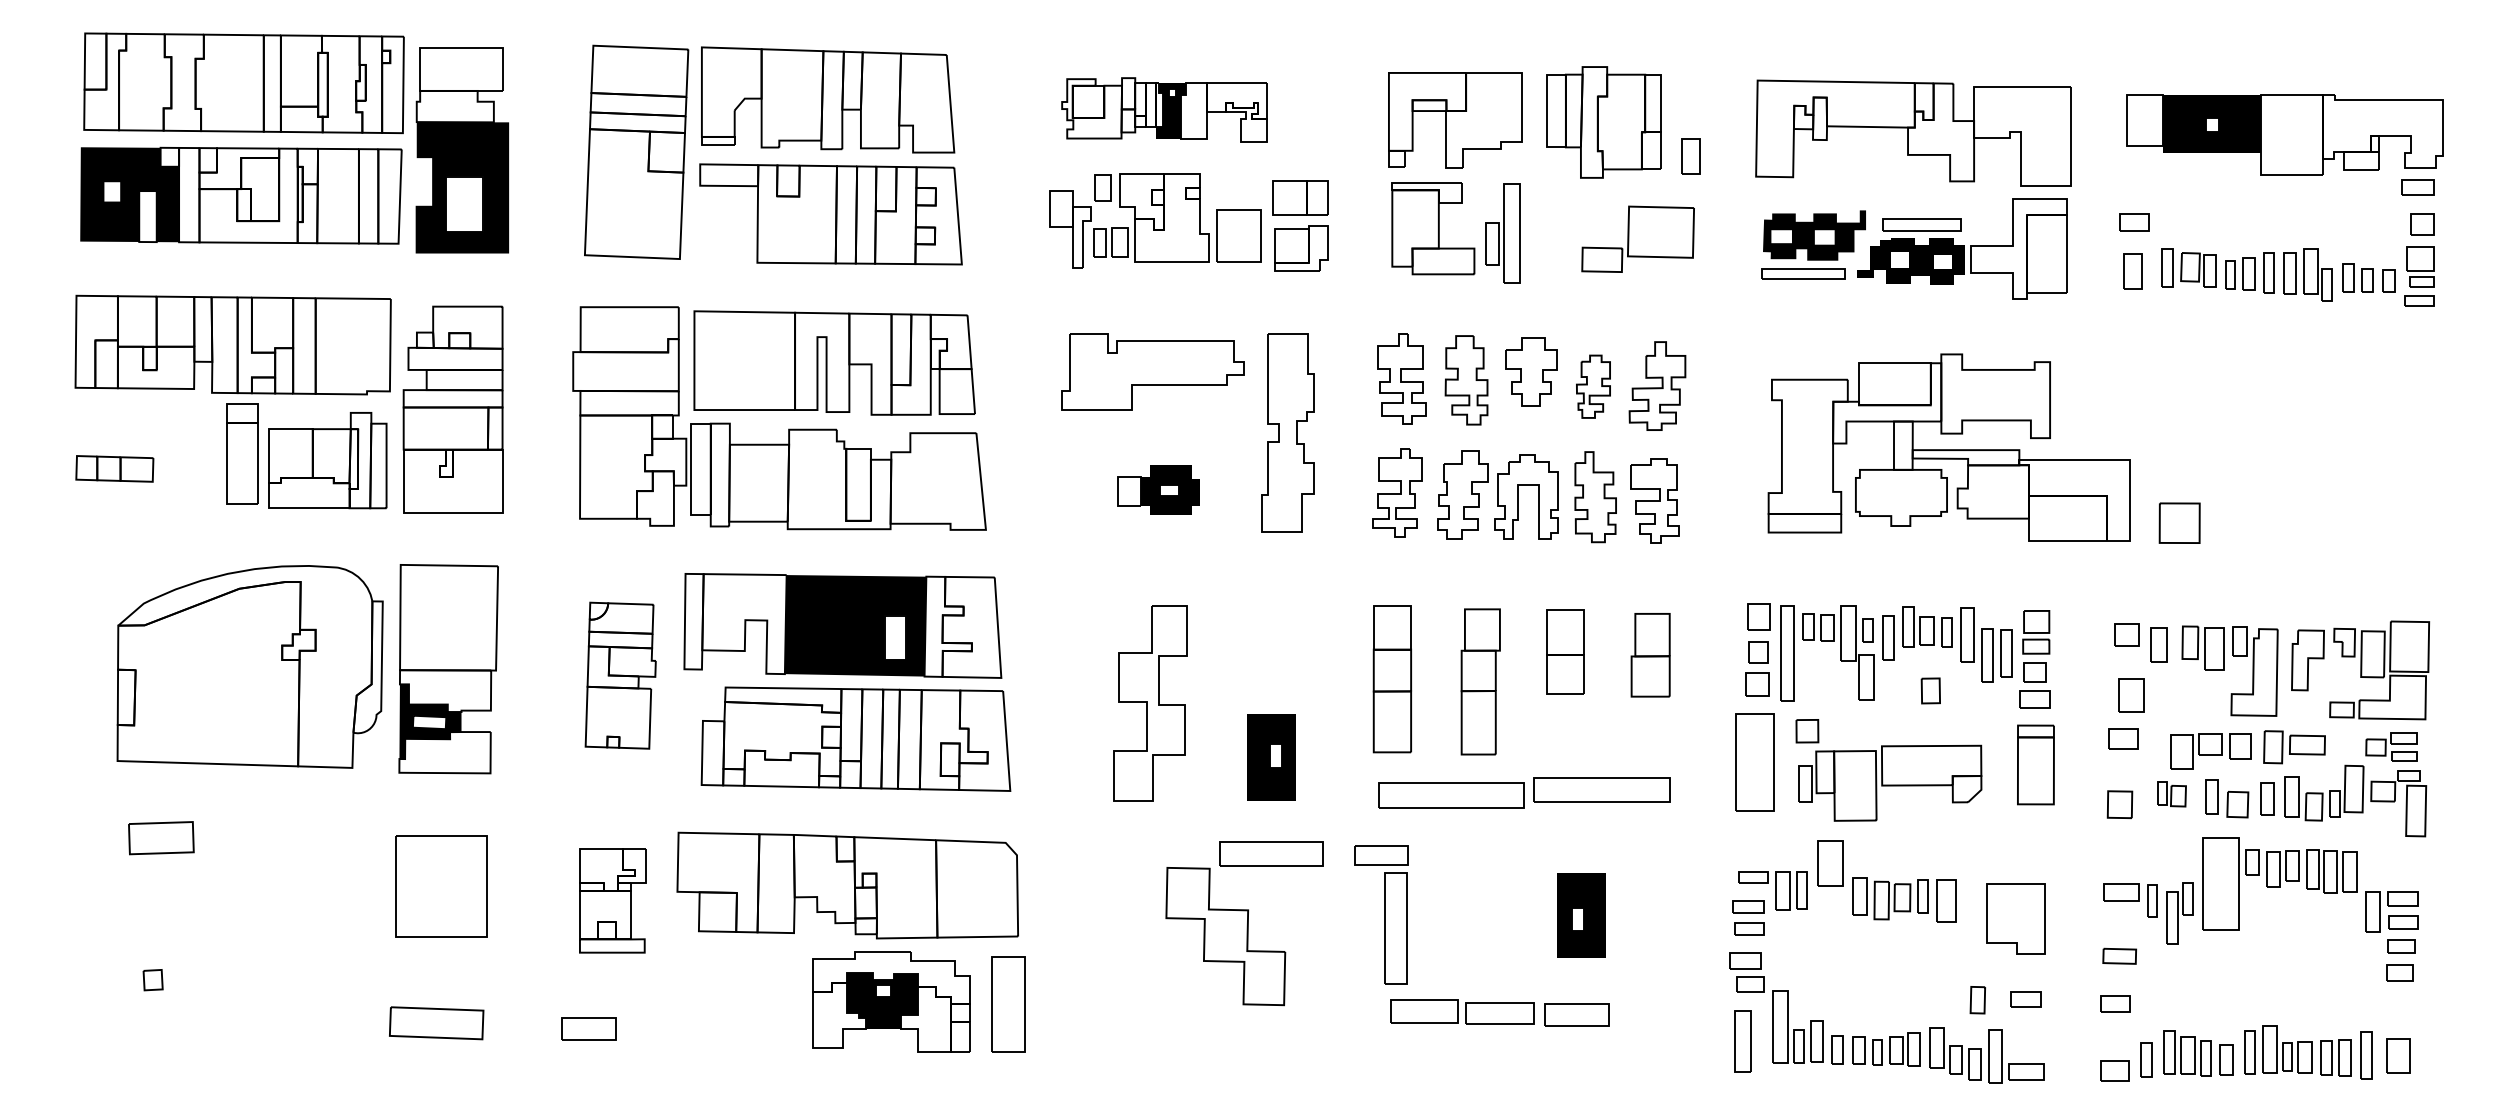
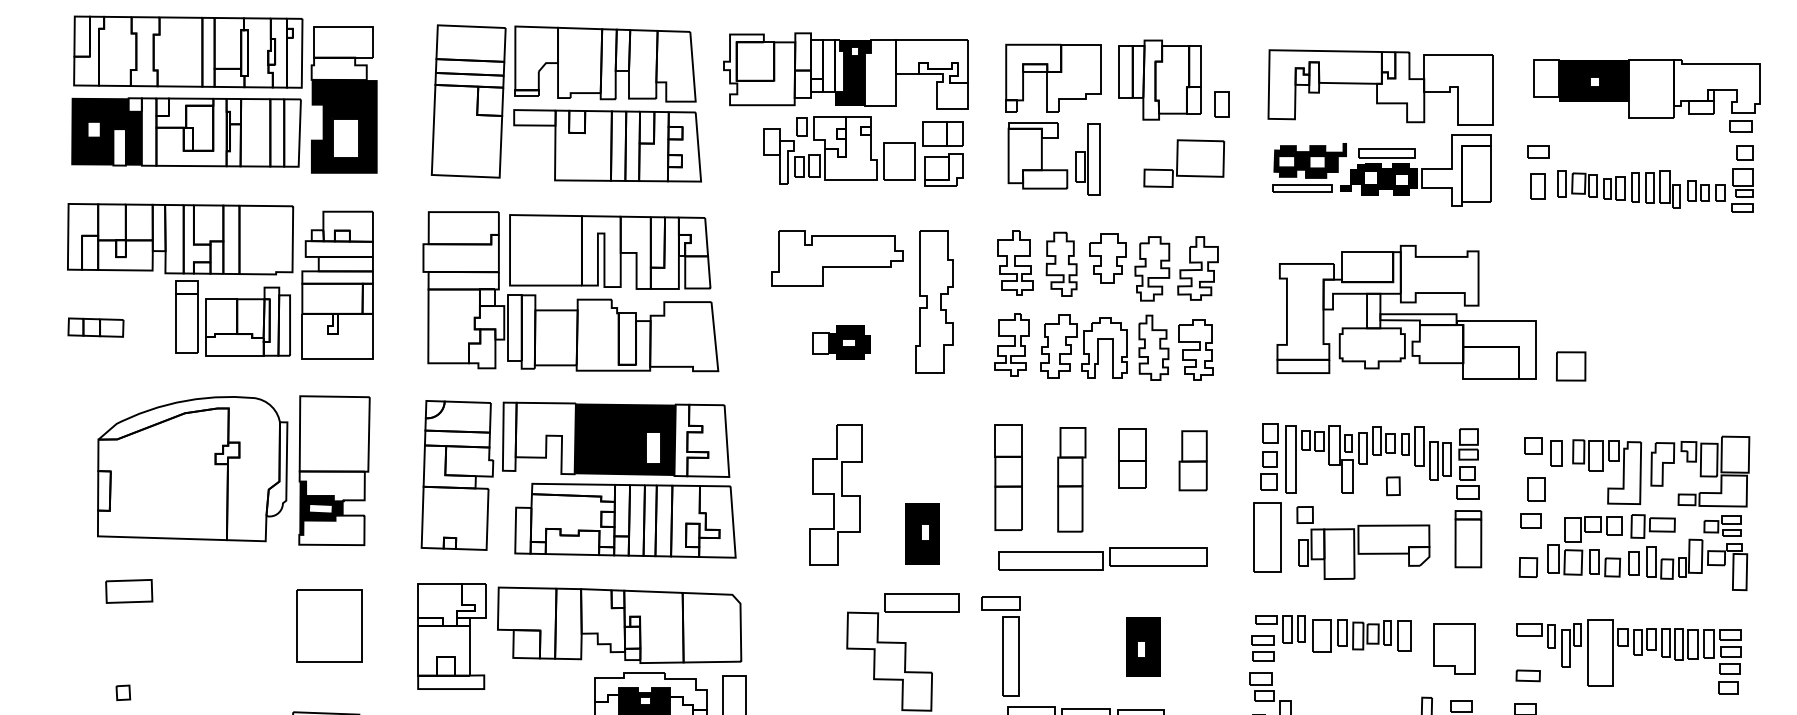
part: (1164, 109) -> (845, 70), size x1.67
part: (1593, 386) -> (1152, 268), size x1.43
part: (620, 675) -> (457, 475), size x1.43
part: (2171, 793) -> (1565, 559), size x1.67
part: (1830, 863) -> (1321, 635), moved
part: (2279, 883) -> (1642, 652), moved
part: (612, 900) -> (451, 635), size x1.43

